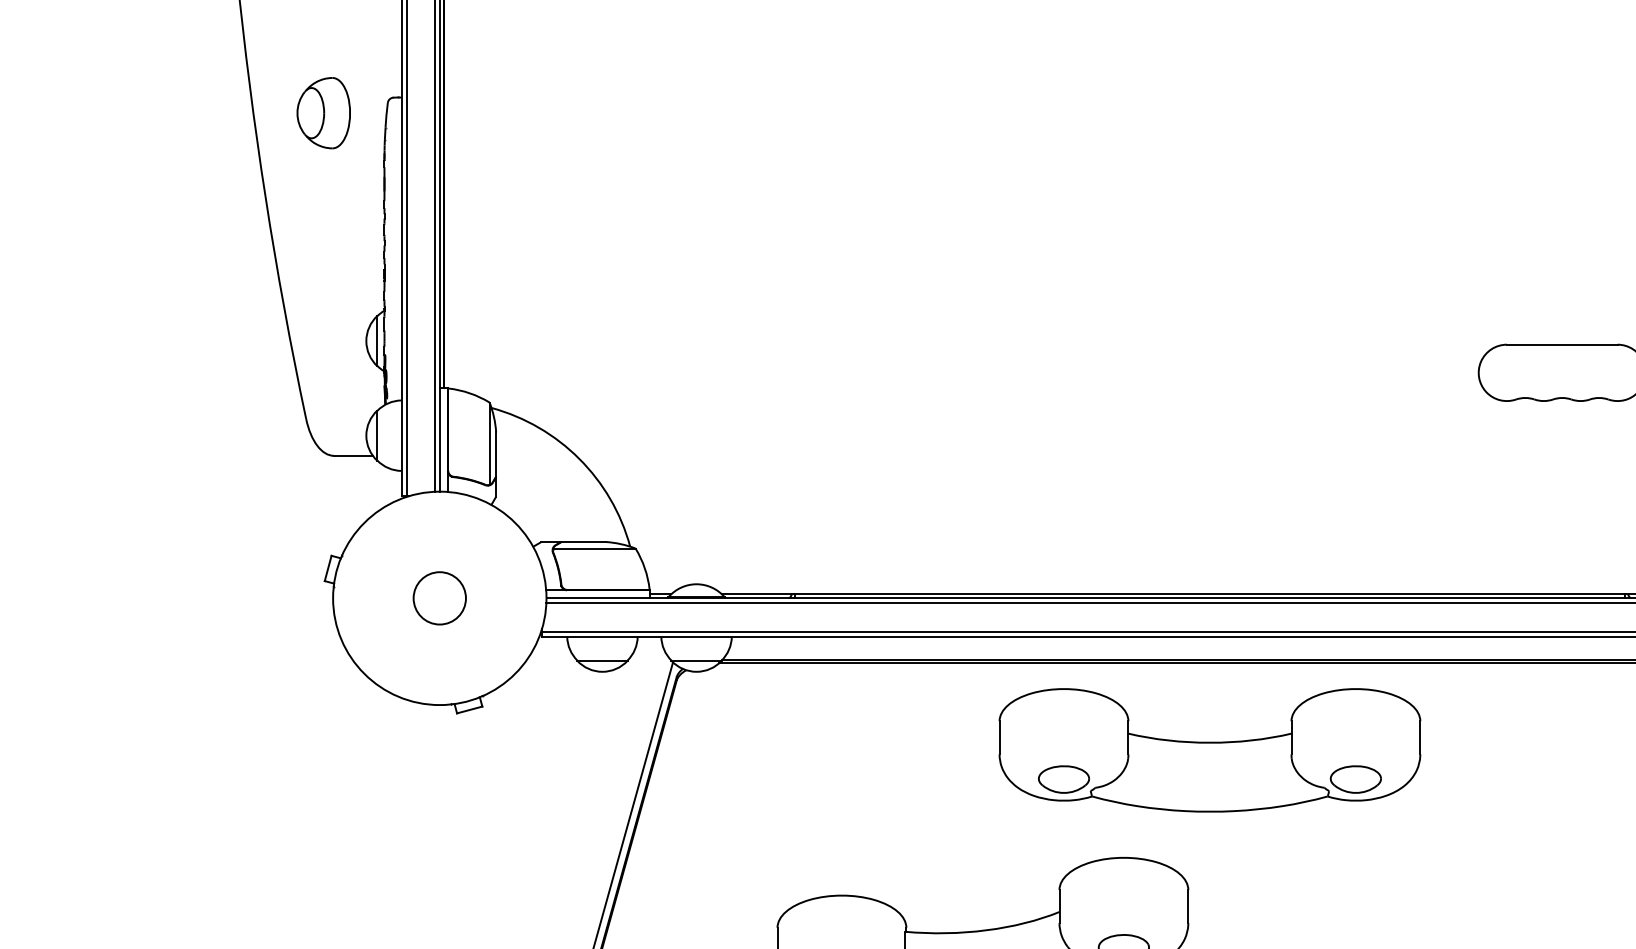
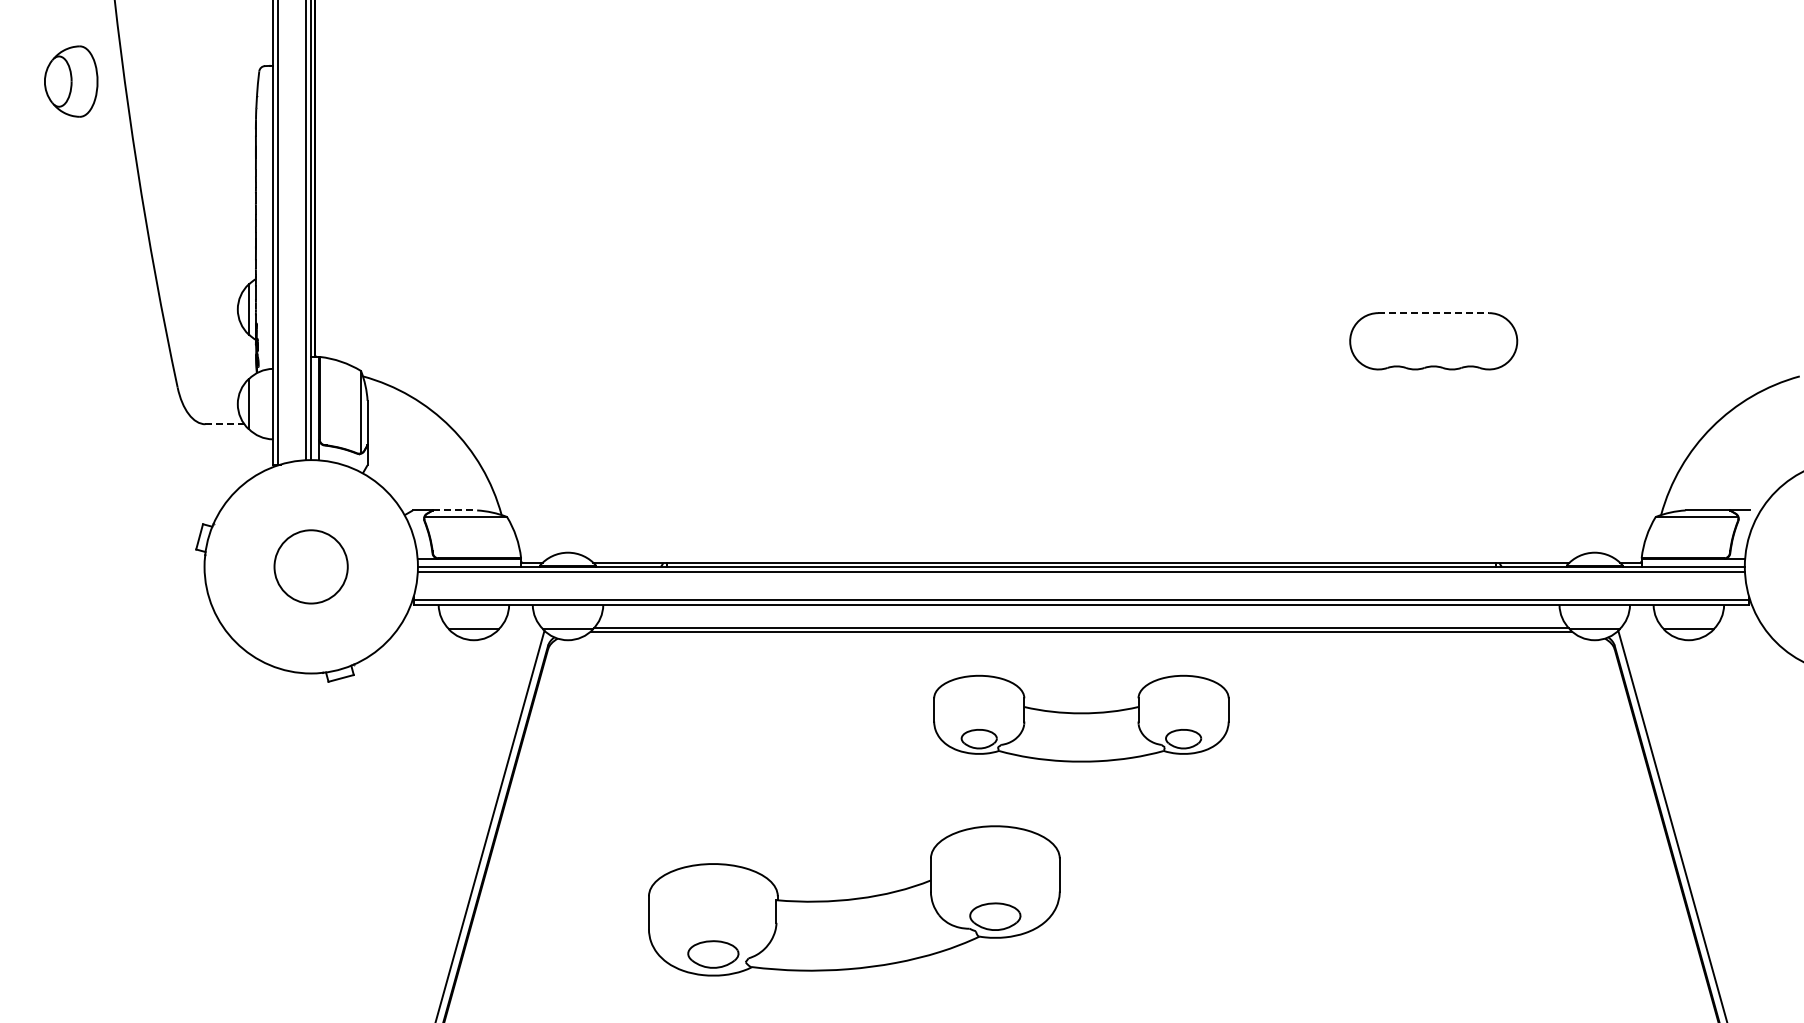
part: (324, 113) -> (71, 81), moved
line: (1563, 345) -> (1434, 313), solid -> dashed
line: (354, 456) -> (225, 424), solid -> dashed
line: (584, 542) -> (455, 510), solid -> dashed
circle: (440, 598) -> (311, 566), size x1.4
part: (1210, 750) -> (1081, 718), size x0.7

